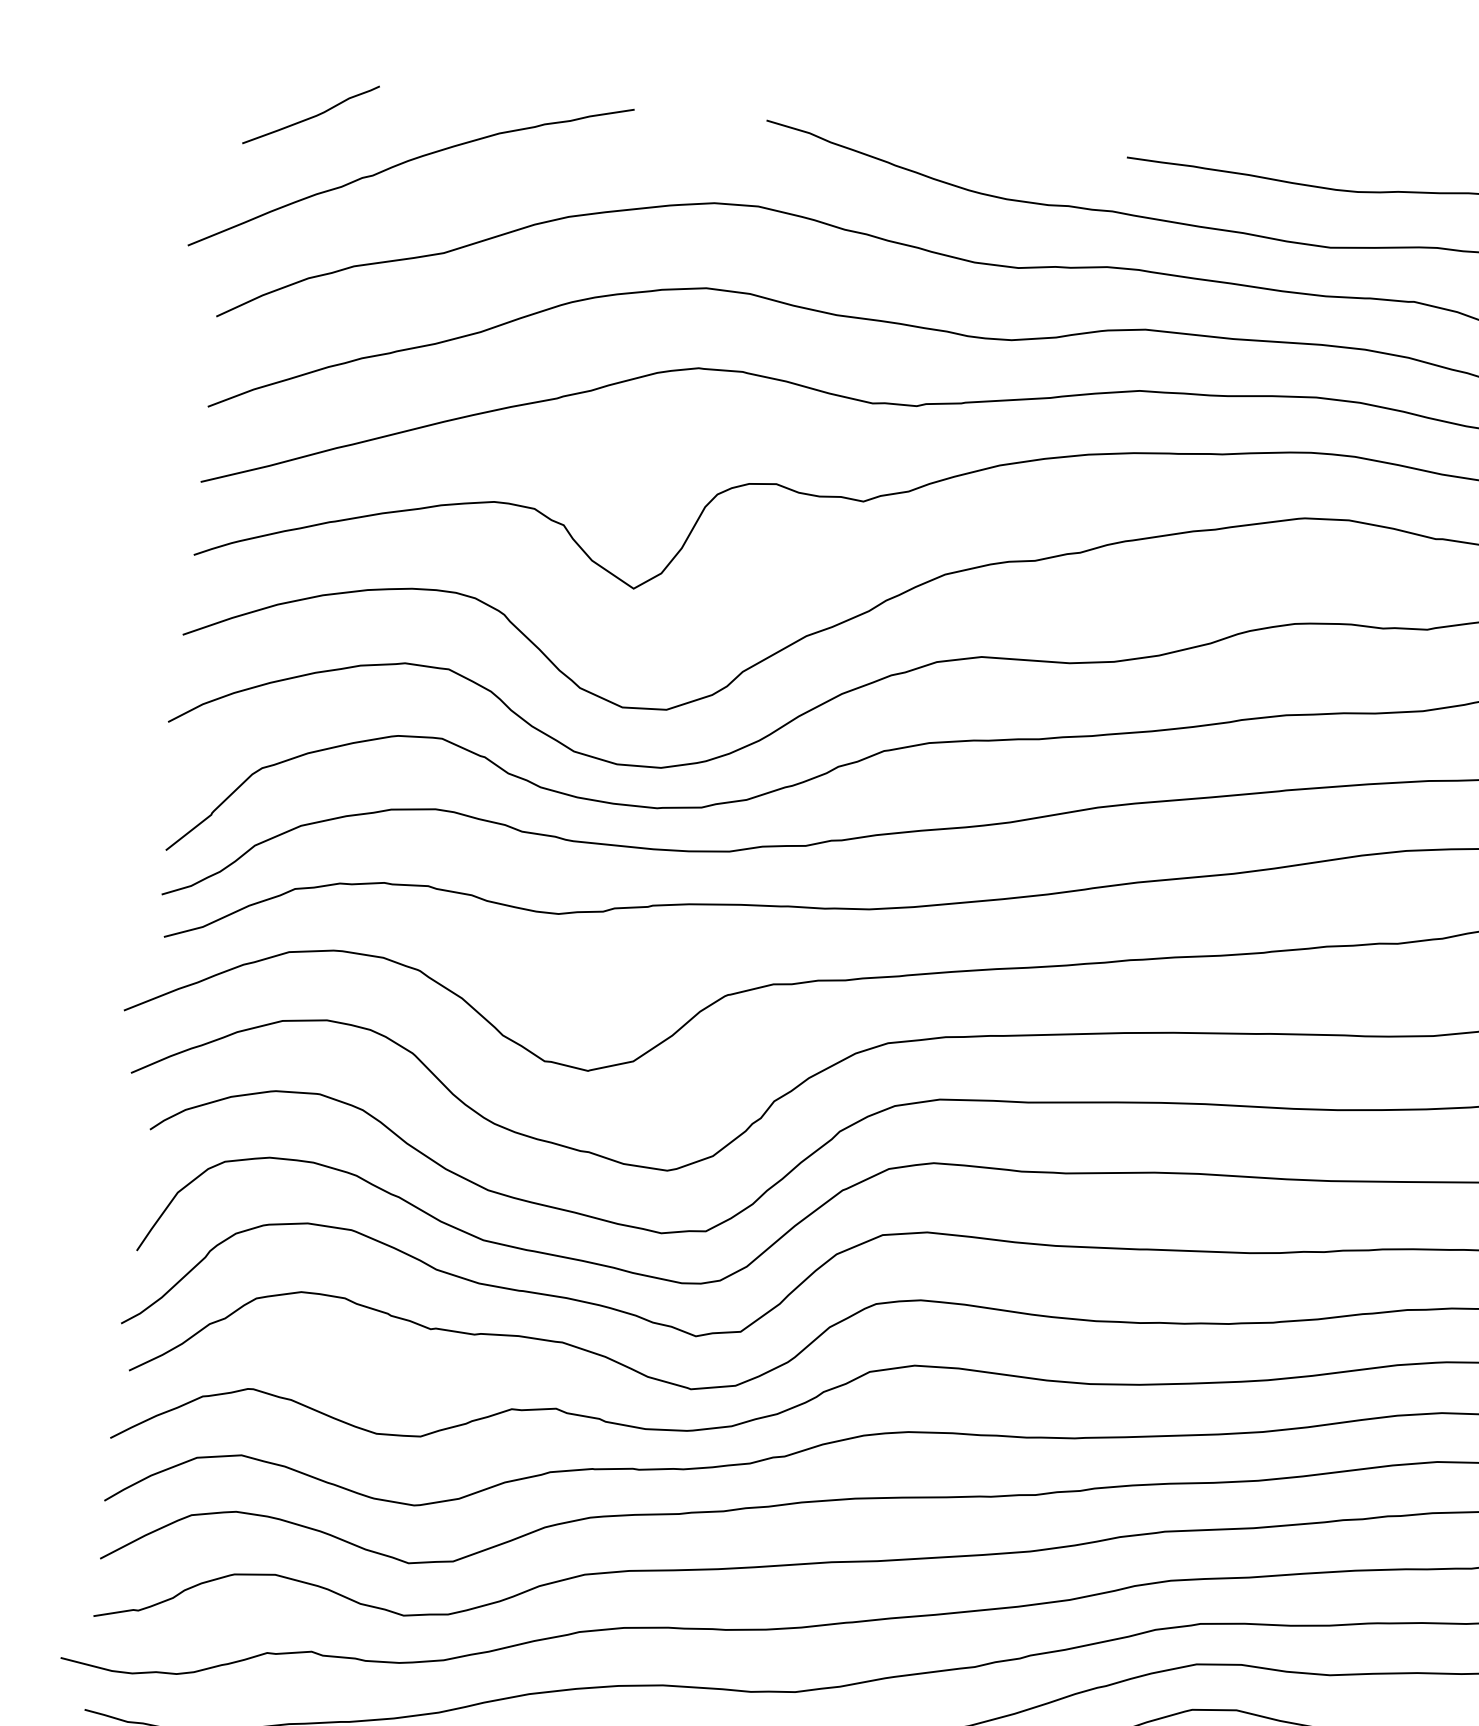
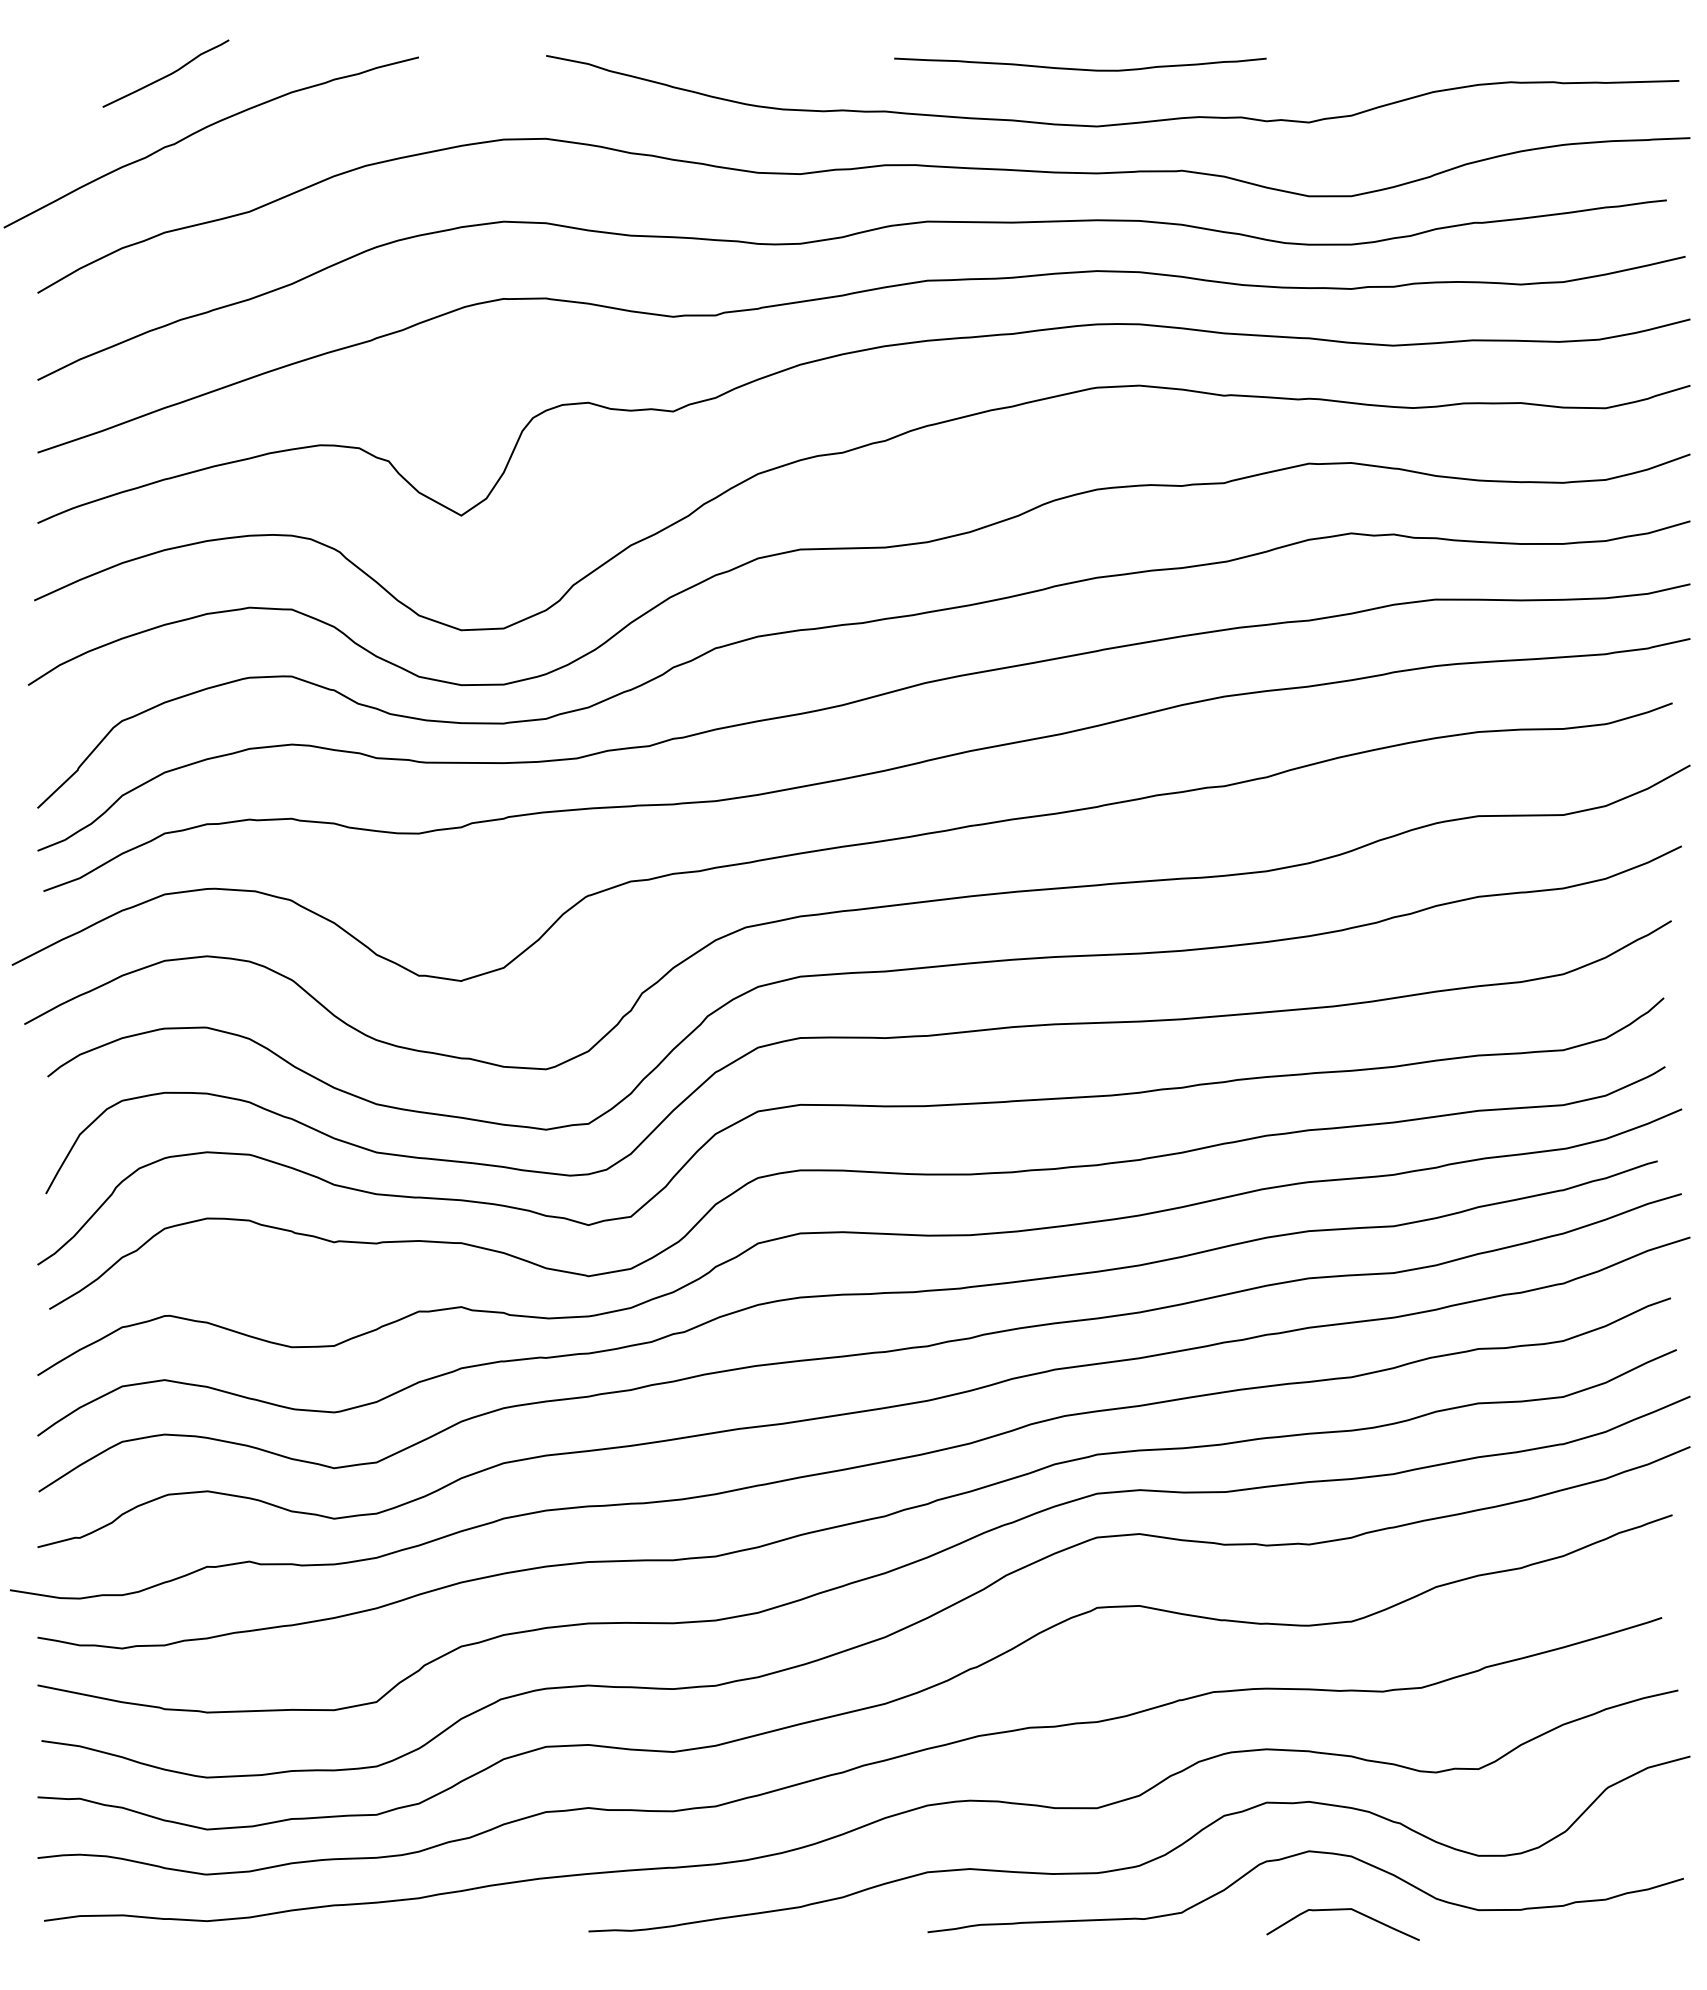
curve: (310, 116) -> (165, 75), moved

